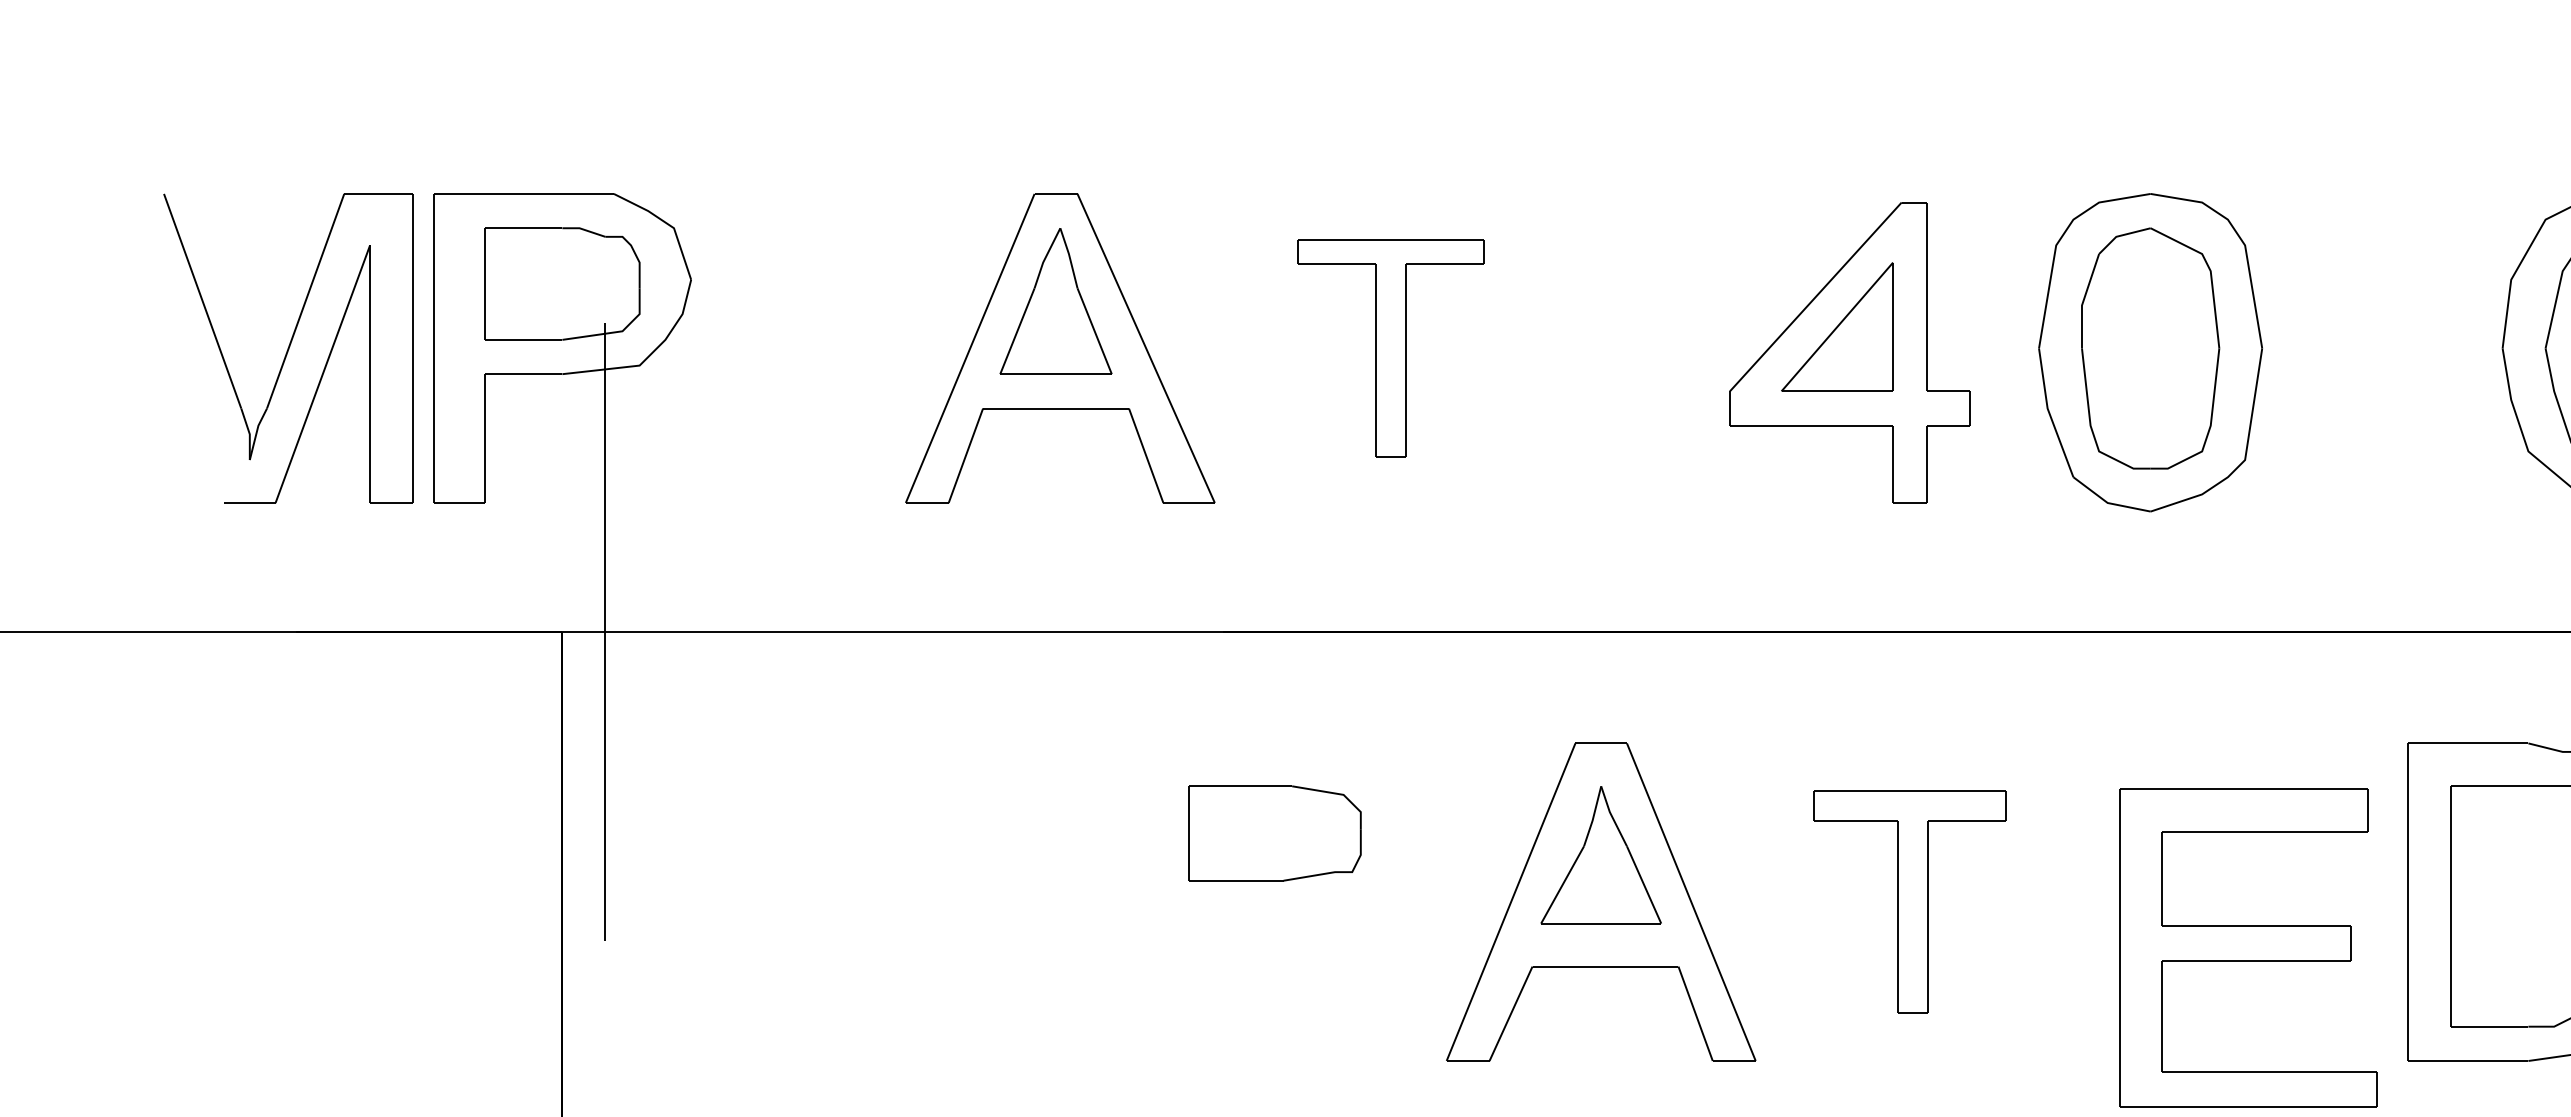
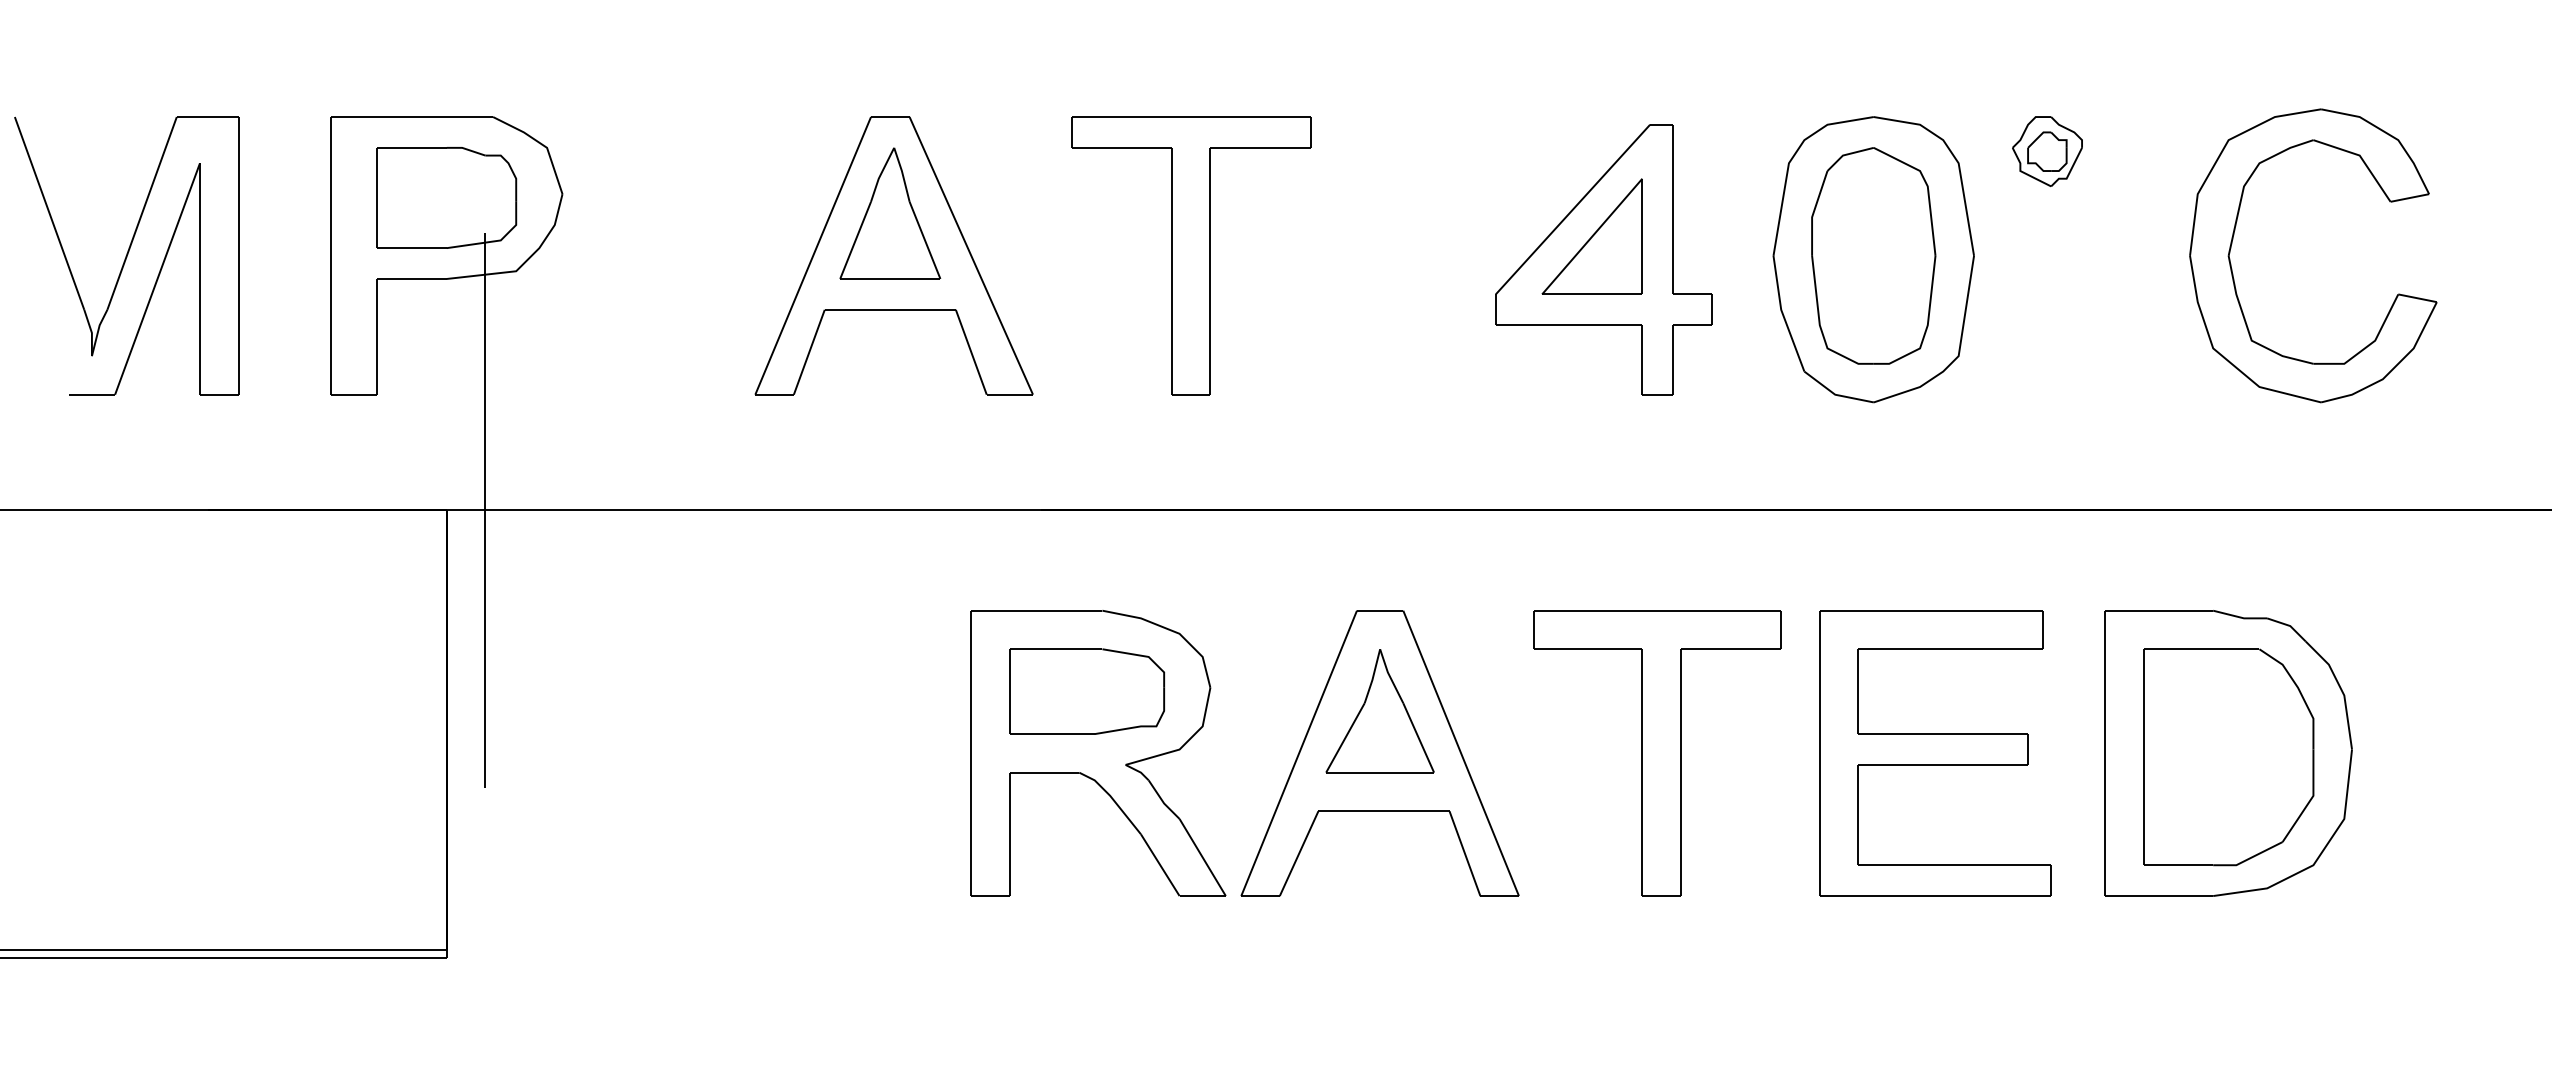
part: (2343, 232) -> (2047, 151), added
part: (288, 348) -> (126, 255), moved
part: (1391, 348) -> (1191, 255), size x1.43
part: (1287, 902) -> (1098, 753), added
part: (1909, 902) -> (1657, 753), size x1.43
part: (2248, 947) -> (1935, 753), moved

